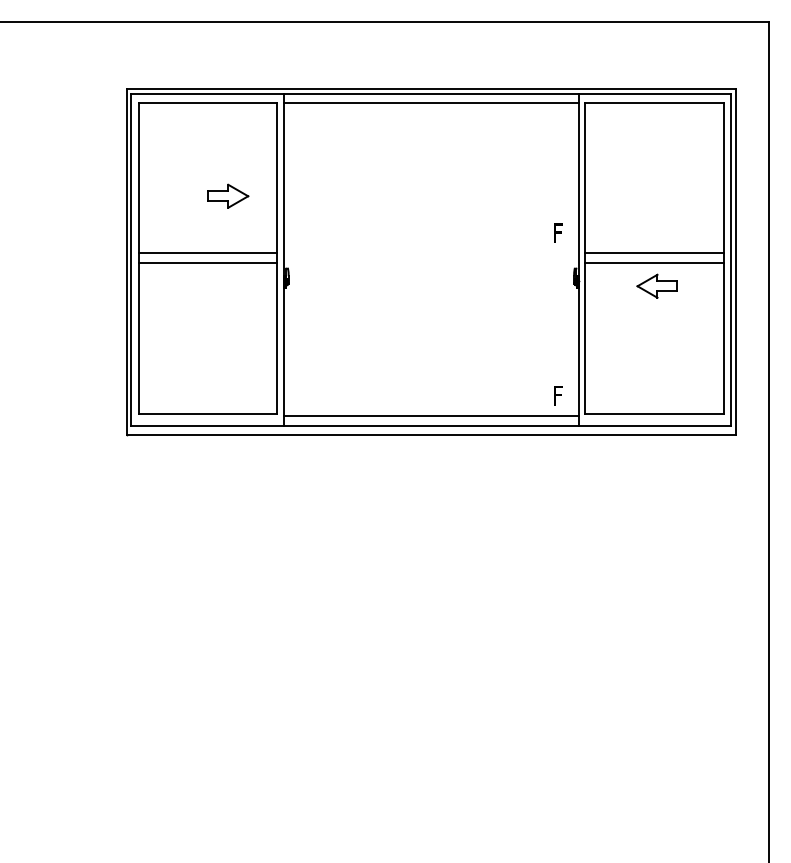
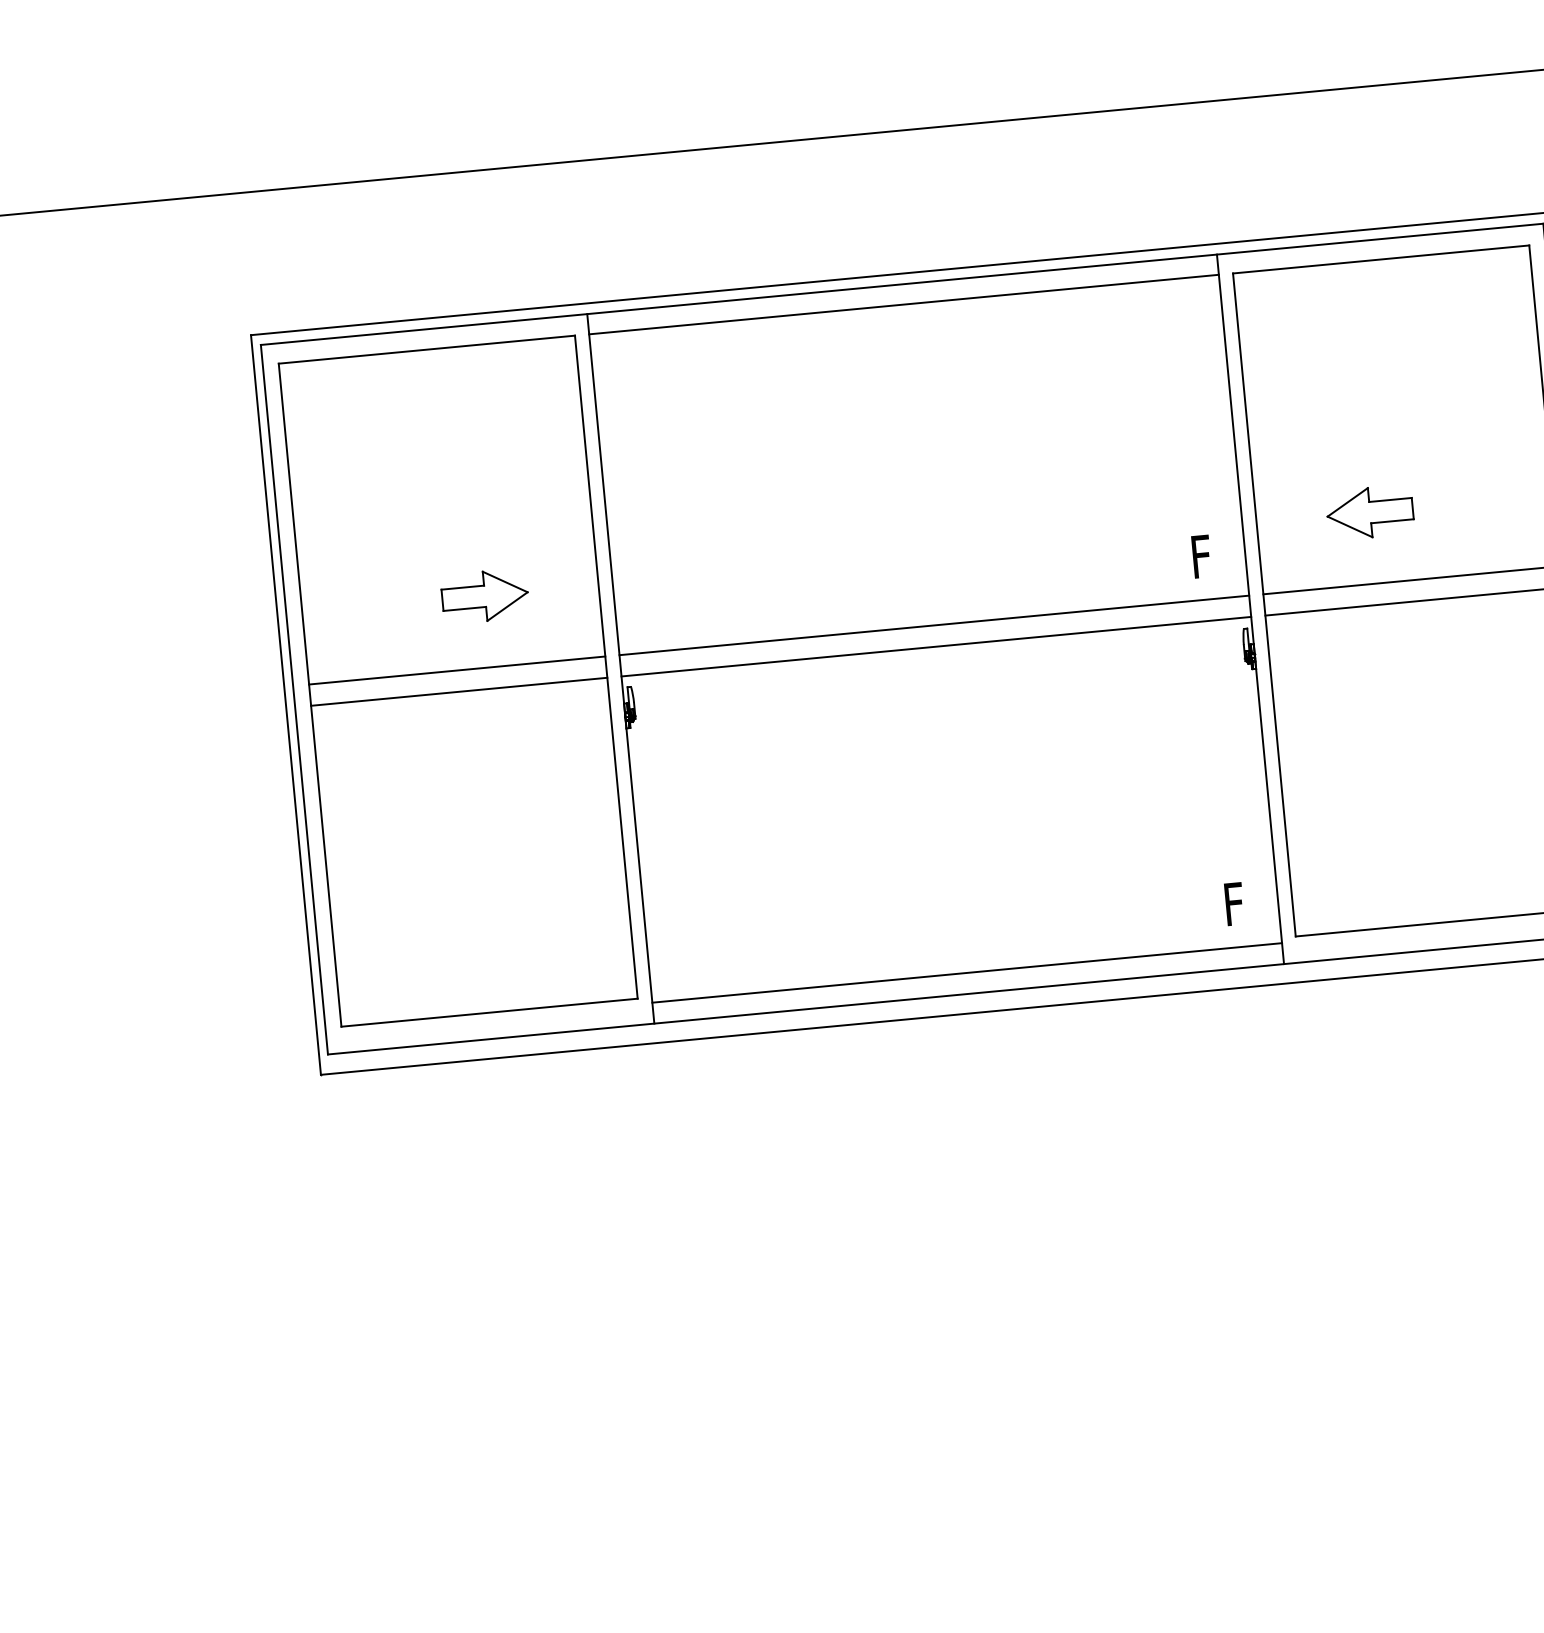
part: (228, 195) -> (485, 594), moved
line: (431, 253) -> (934, 625), added
line: (431, 263) -> (936, 646), added
part: (656, 285) -> (1367, 511), moved

